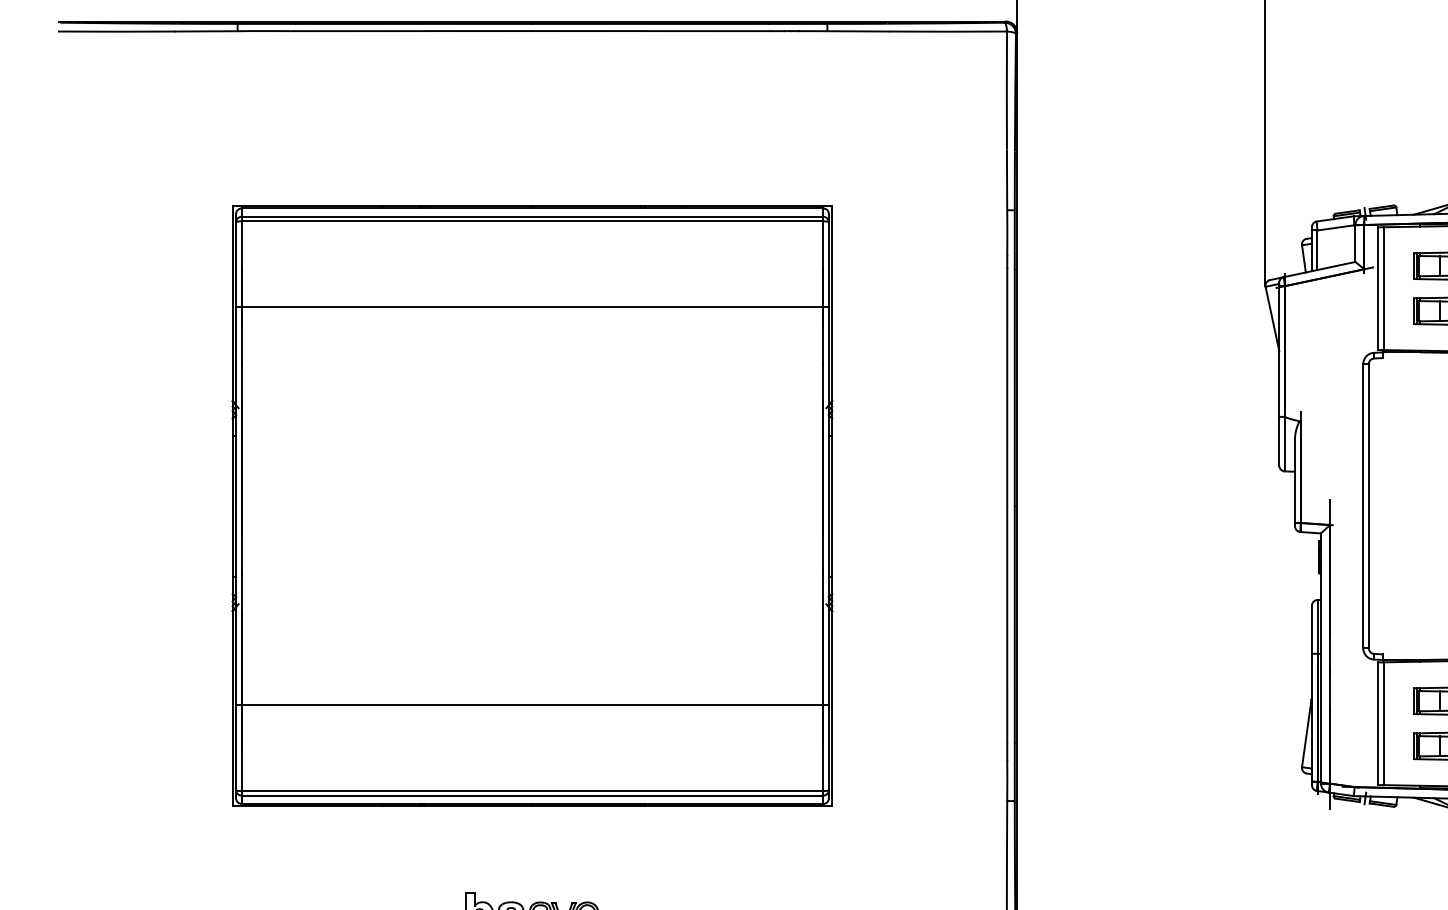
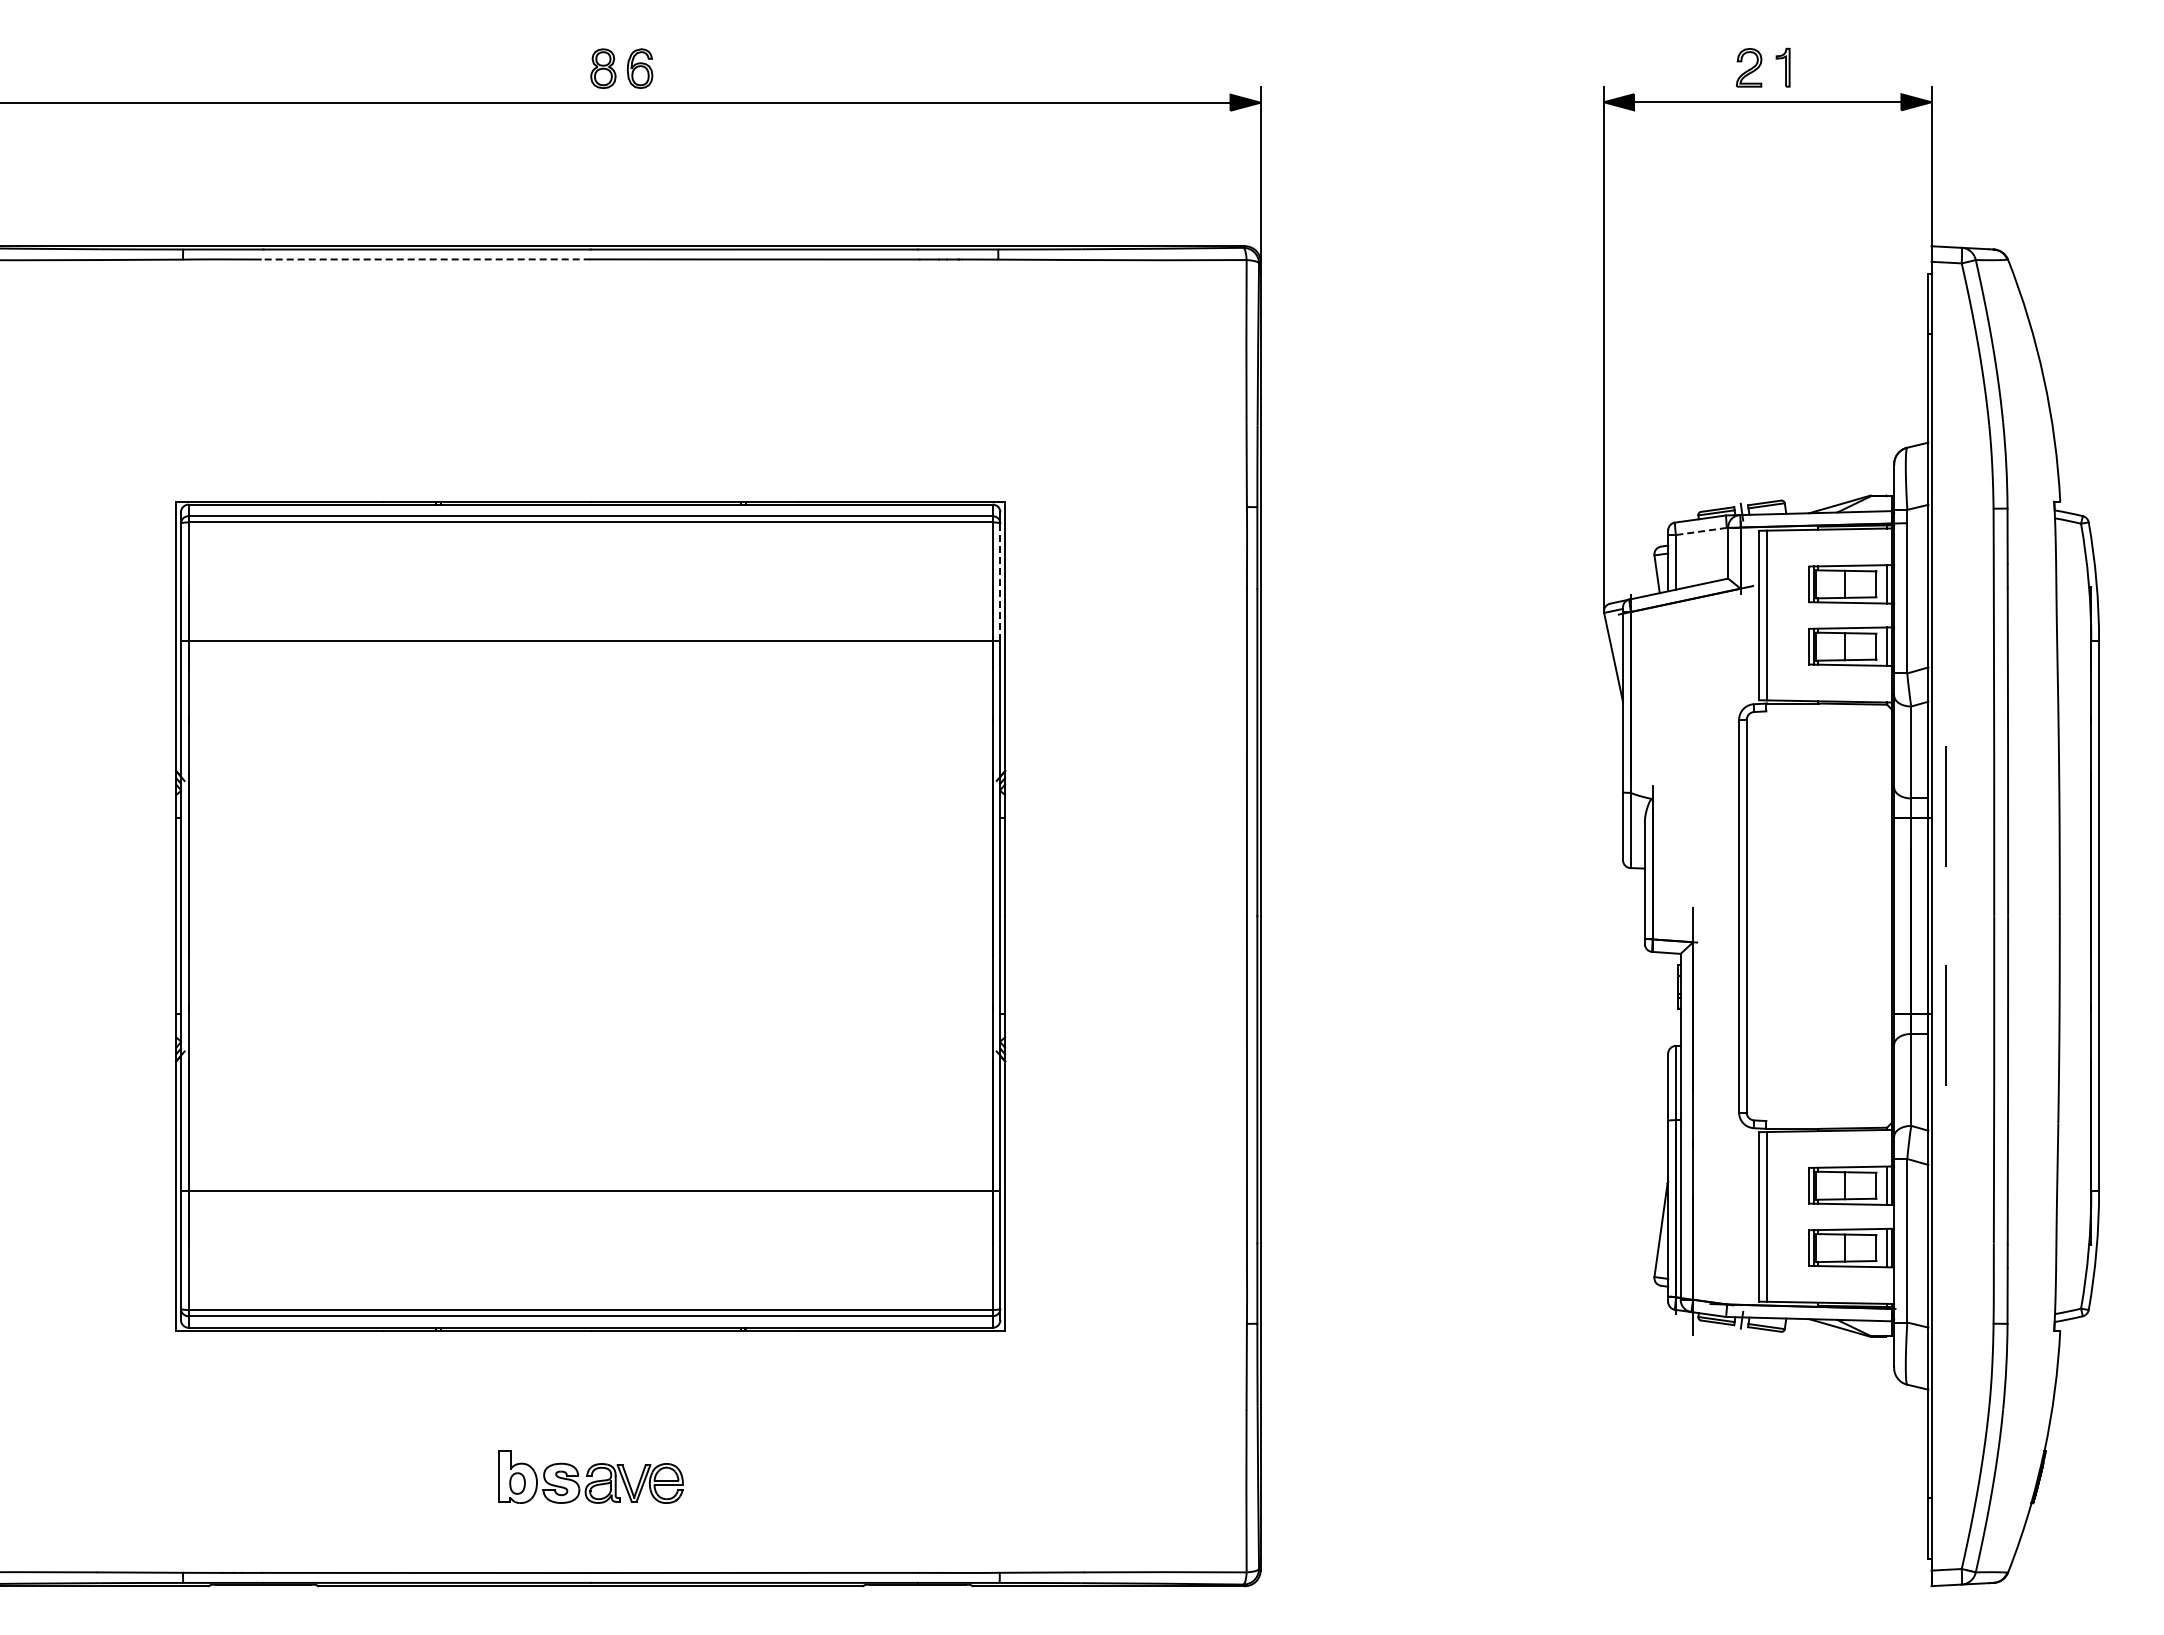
line: (412, 31) -> (425, 259), solid -> dashed
line: (1336, 227) -> (1701, 531), solid -> dashed
line: (828, 264) -> (1000, 582), solid -> dashed

